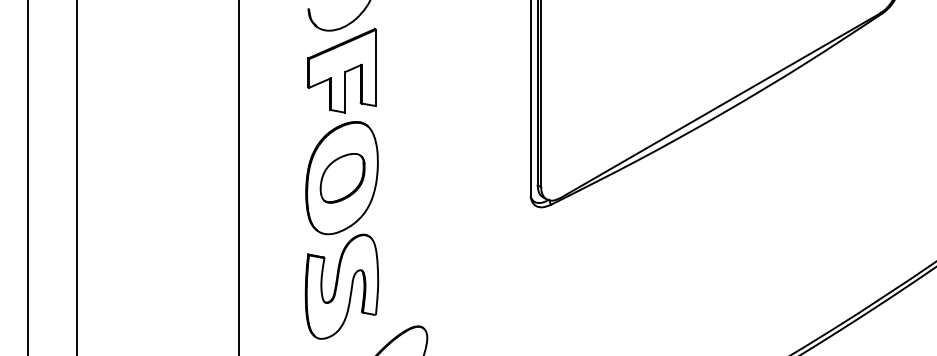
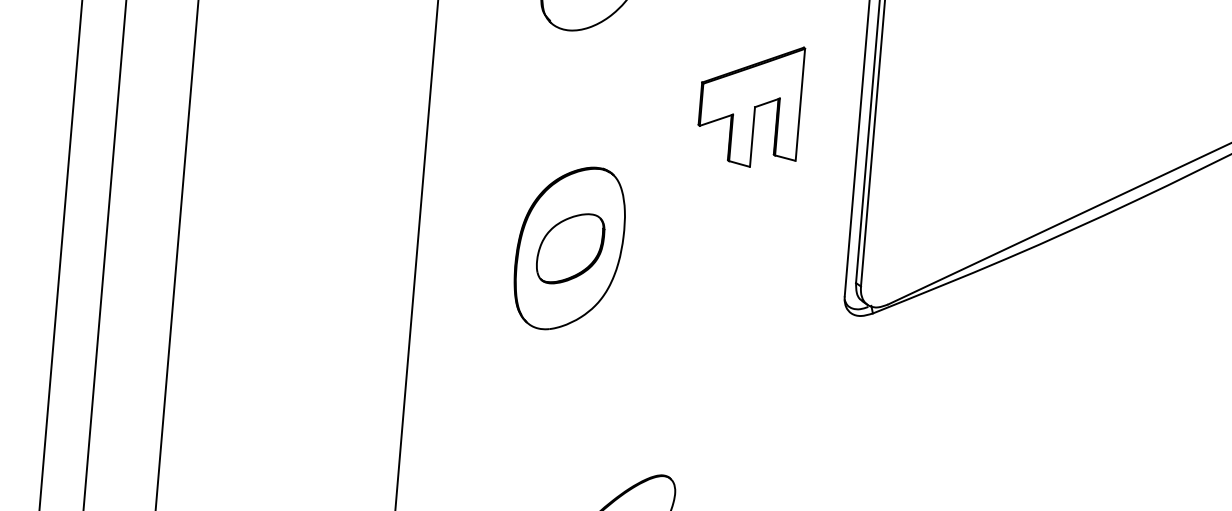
part: (341, 70) -> (749, 104), moved
part: (341, 286) -> (555, 407), removed

